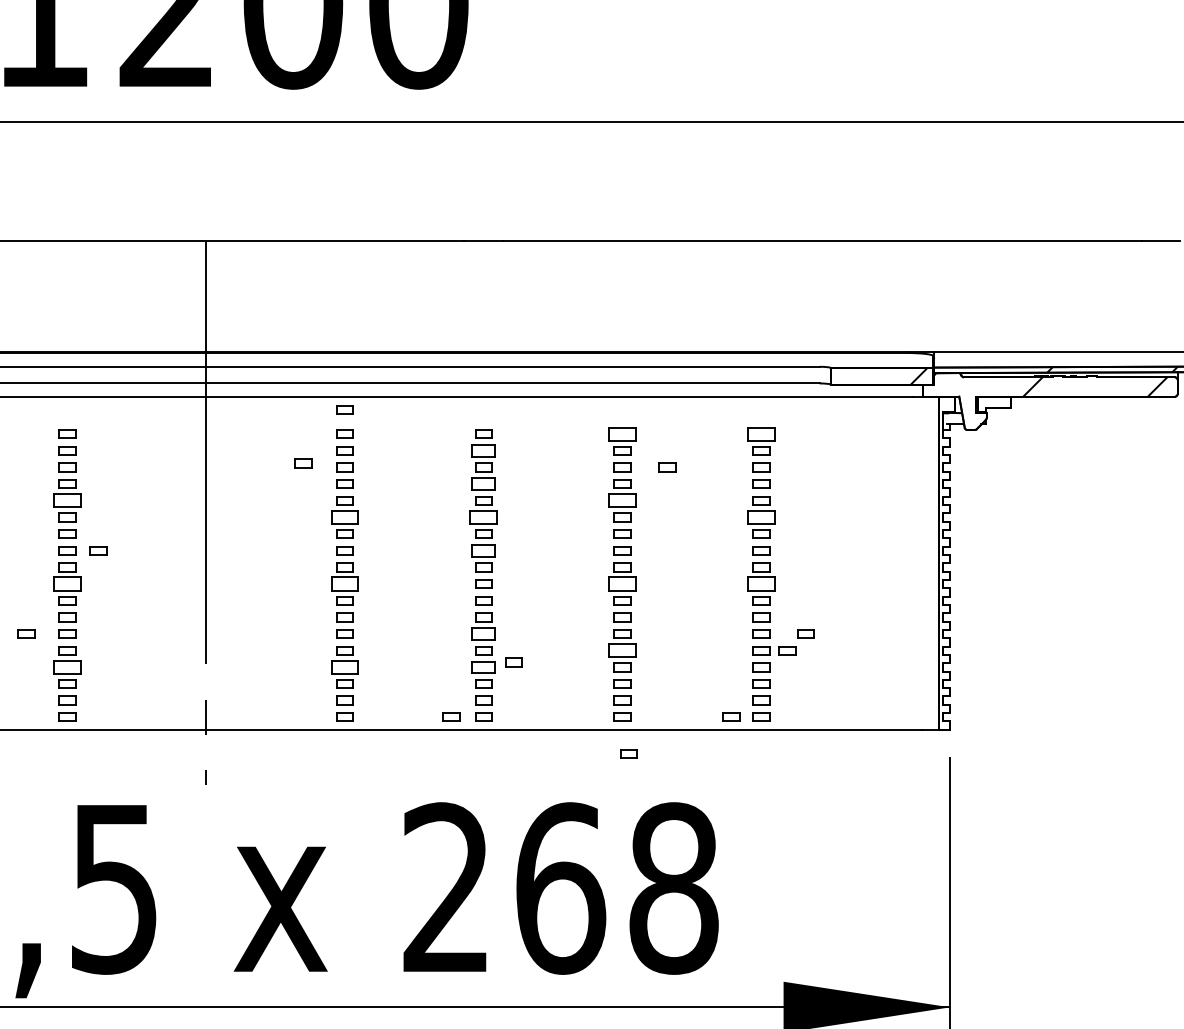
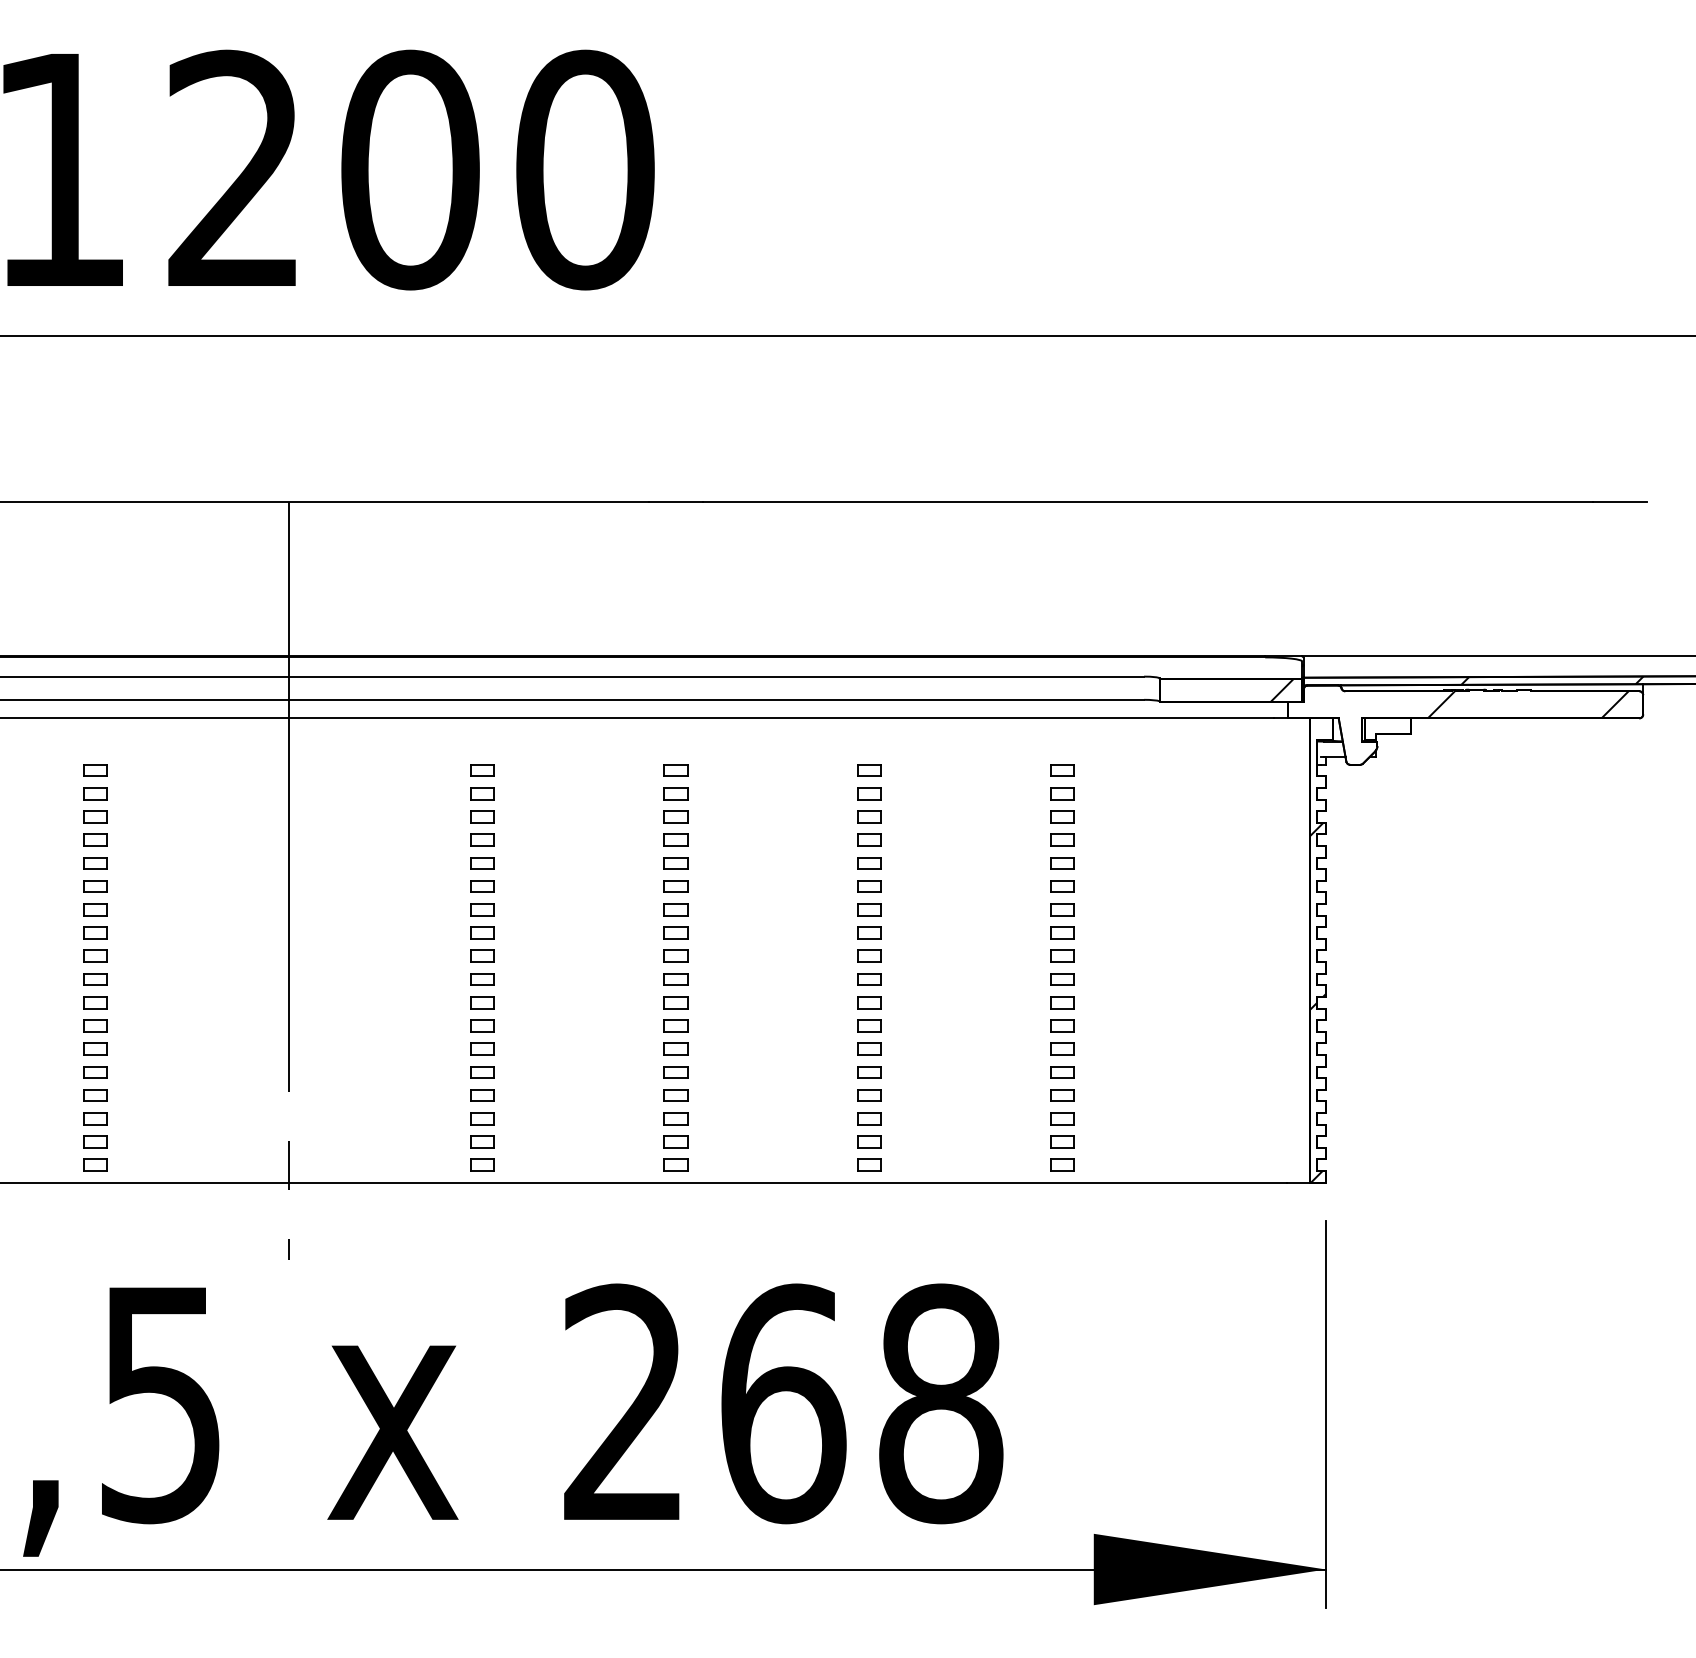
part: (345, 409) -> (482, 736), removed
part: (622, 434) -> (869, 770), size x0.62
part: (761, 434) -> (1062, 770), size x0.62
part: (483, 450) -> (675, 793), size x0.71
part: (303, 462) -> (424, 810), removed
part: (667, 467) -> (932, 816), removed
part: (483, 483) -> (675, 839), size x0.71
part: (67, 500) -> (95, 863), size x0.62
part: (622, 500) -> (869, 863), size x0.62
part: (345, 517) -> (482, 886), size x0.62
part: (483, 517) -> (675, 886), size x0.62
part: (761, 517) -> (1062, 886), size x0.62
part: (98, 550) -> (138, 932), removed
part: (483, 550) -> (675, 932), size x0.71
part: (67, 584) -> (95, 979), size x0.62
part: (345, 584) -> (482, 979), size x0.62
part: (622, 584) -> (869, 979), size x0.62
part: (761, 584) -> (1062, 979), size x0.62
hatch: (944, 600) -> (1317, 1002), added
part: (26, 633) -> (38, 1048), removed
part: (483, 633) -> (675, 1048), size x0.71
part: (805, 633) -> (1124, 1048), removed
part: (622, 650) -> (869, 1072), size x0.62
part: (786, 650) -> (1098, 1072), removed
part: (513, 662) -> (717, 1088), removed
part: (67, 667) -> (95, 1095), size x0.62
part: (345, 667) -> (482, 1095), size x0.62
part: (483, 667) -> (675, 1095), size x0.71
part: (451, 716) -> (630, 1164), removed
part: (730, 716) -> (1020, 1164), removed
part: (629, 754) -> (878, 1216), removed

